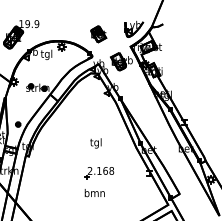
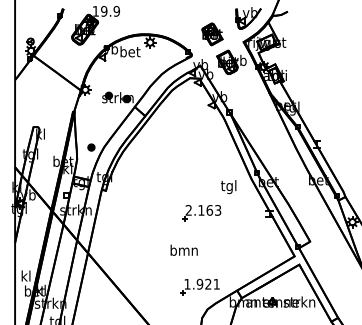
part: (98, 34) -> (212, 34), moved
text: (47, 55) -> (130, 53), tgl -> bet
text: (95, 143) -> (228, 187), moved
text: (112, 171) -> (218, 210), 2.168 -> 2.163
text: (94, 192) -> (183, 249), moved

